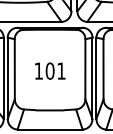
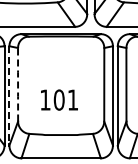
line: (15, 68) -> (18, 83), solid -> dashed
text: (50, 70) -> (59, 99), moved
line: (7, 77) -> (9, 94), solid -> dashed

